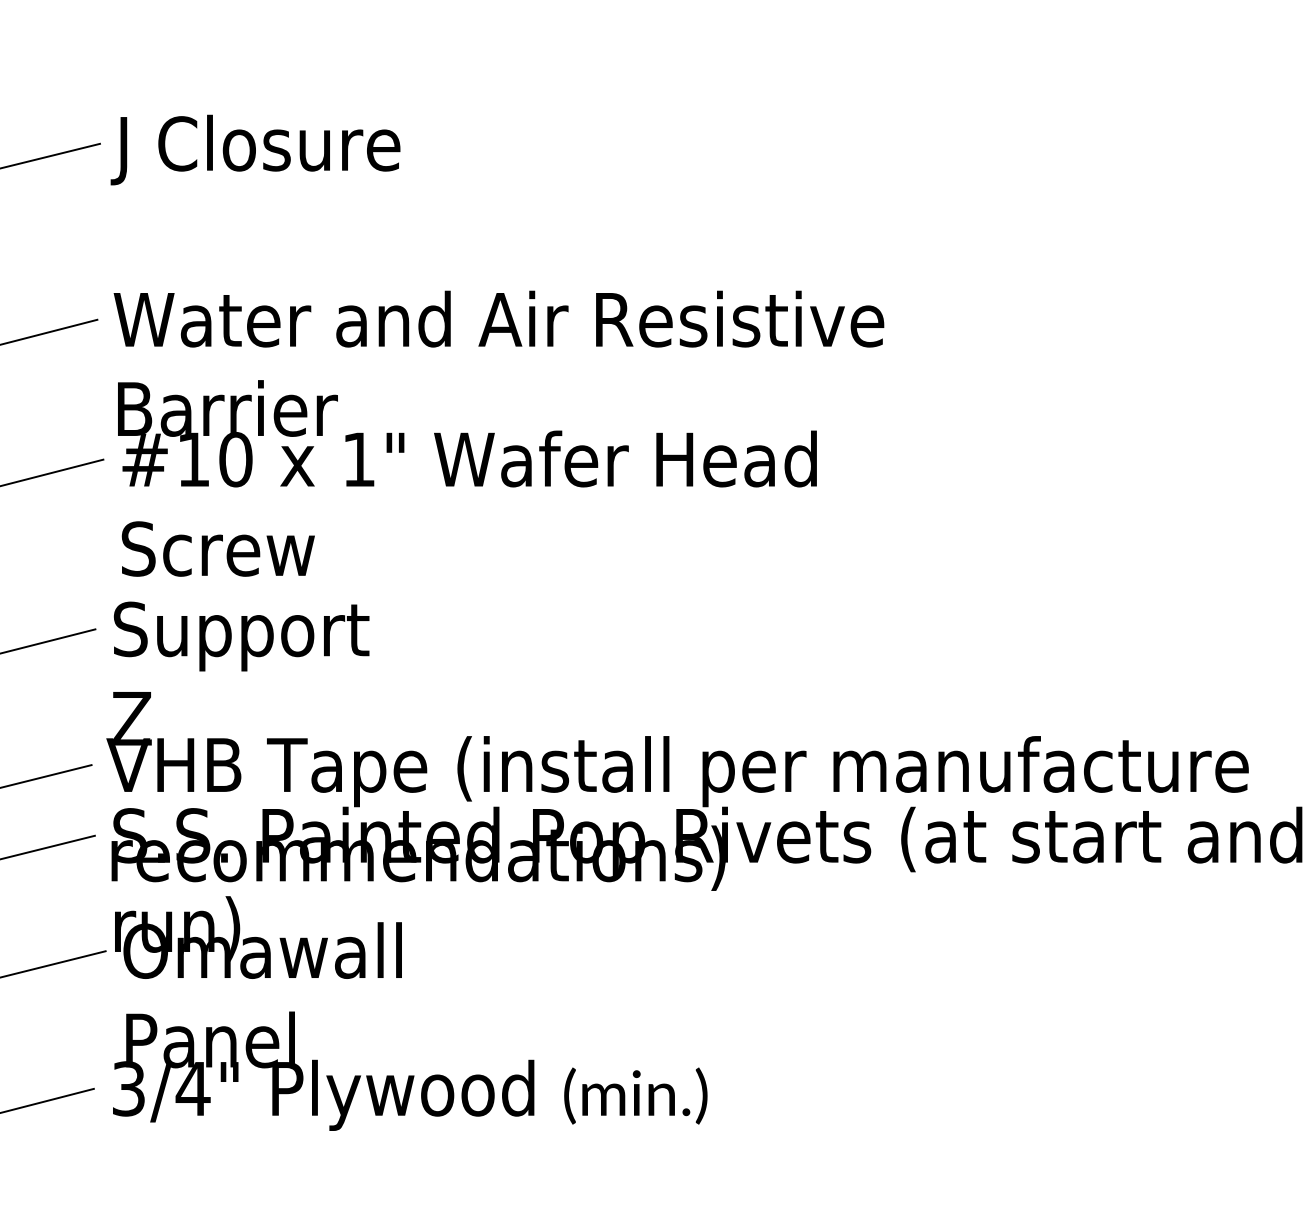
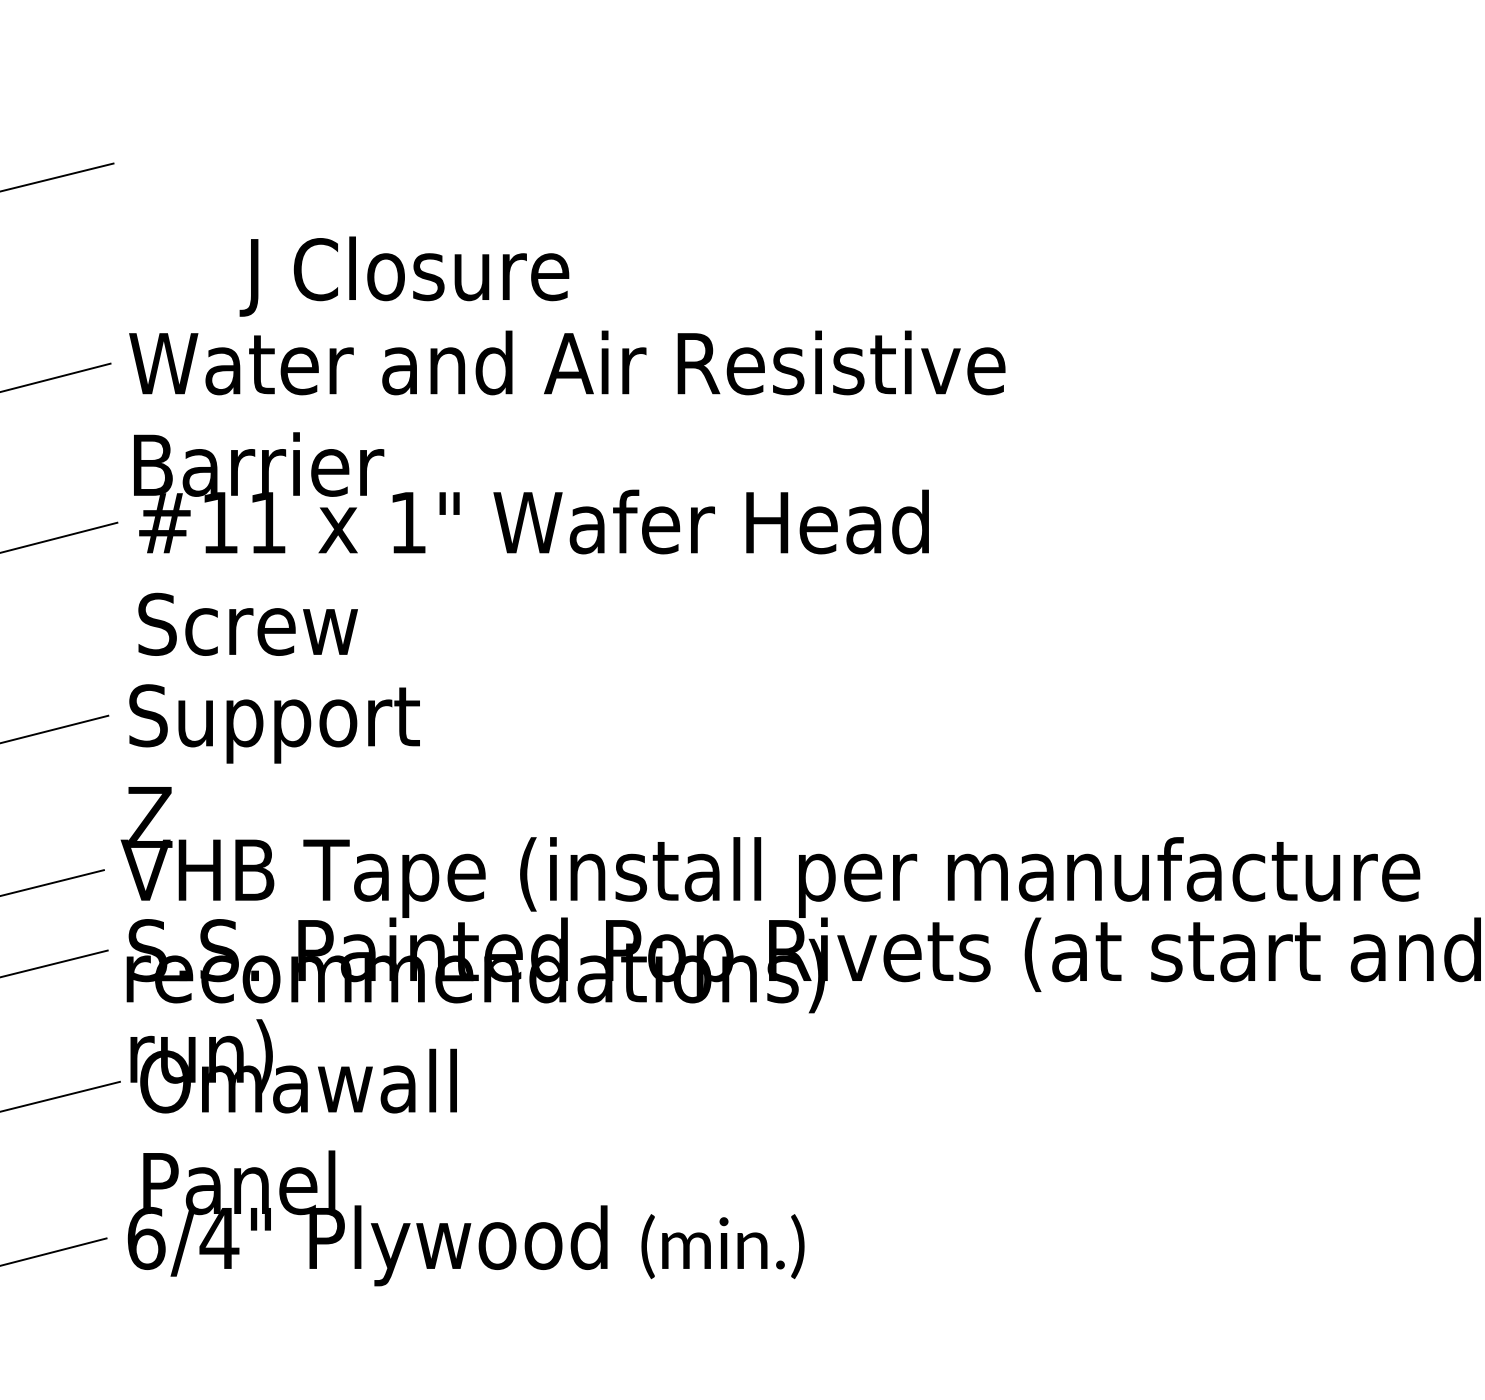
text: (255, 149) -> (404, 276), moved
text: (236, 459) -> (268, 522), #10 -> #11
text: (128, 1088) -> (146, 1238), 3/4" -> 6/4"

